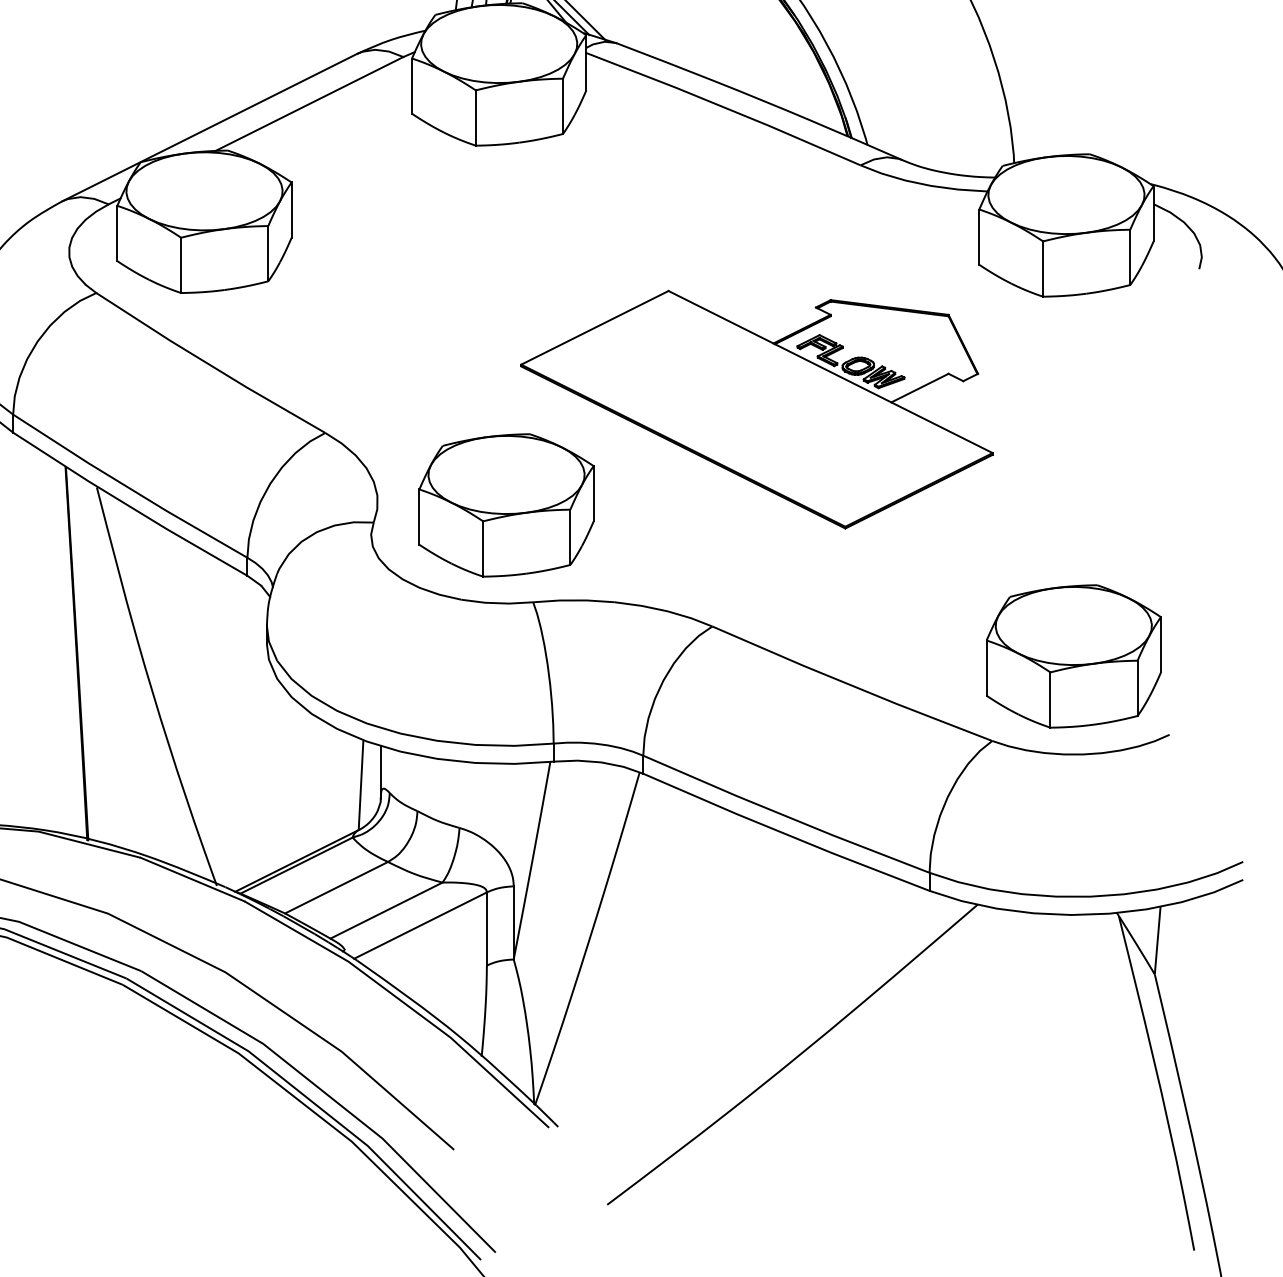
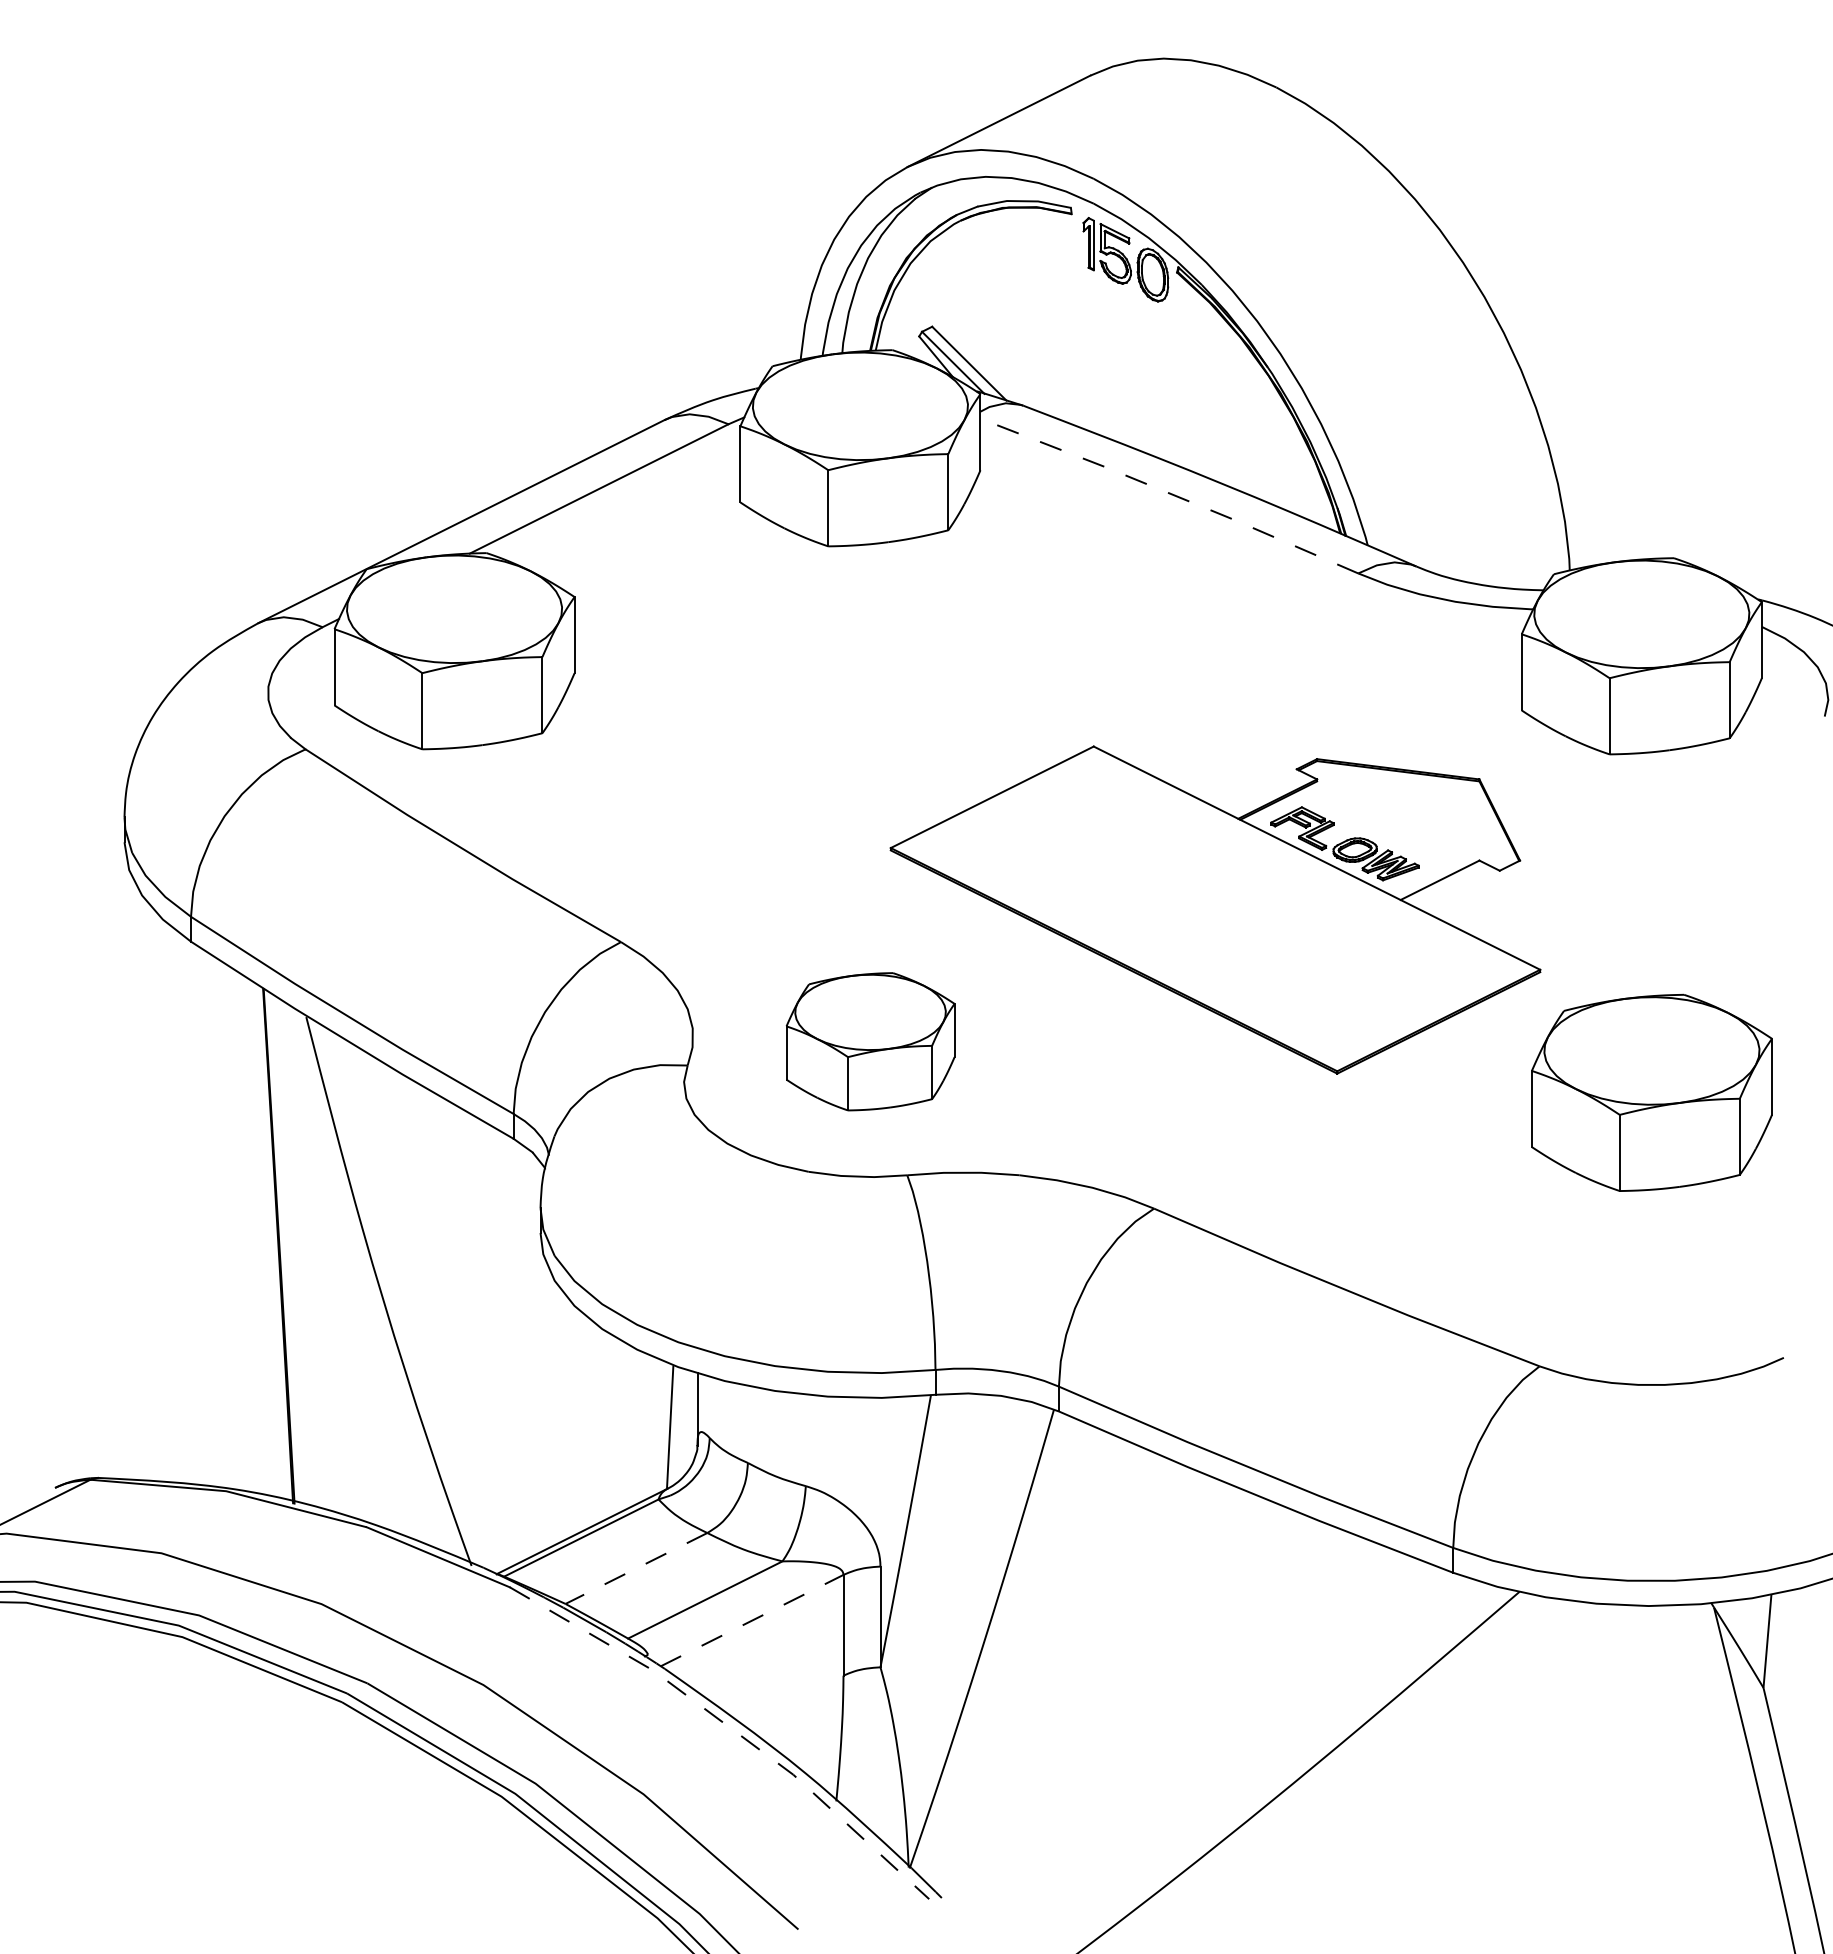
line: (723, 107) -> (1169, 493), solid -> dashed
part: (506, 505) -> (870, 1041), size x0.7
part: (1073, 656) -> (1651, 1092), moved
line: (336, 887) -> (636, 1568), solid -> dashed
line: (420, 925) -> (752, 1620), solid -> dashed
line: (405, 1003) -> (731, 1728), solid -> dashed

